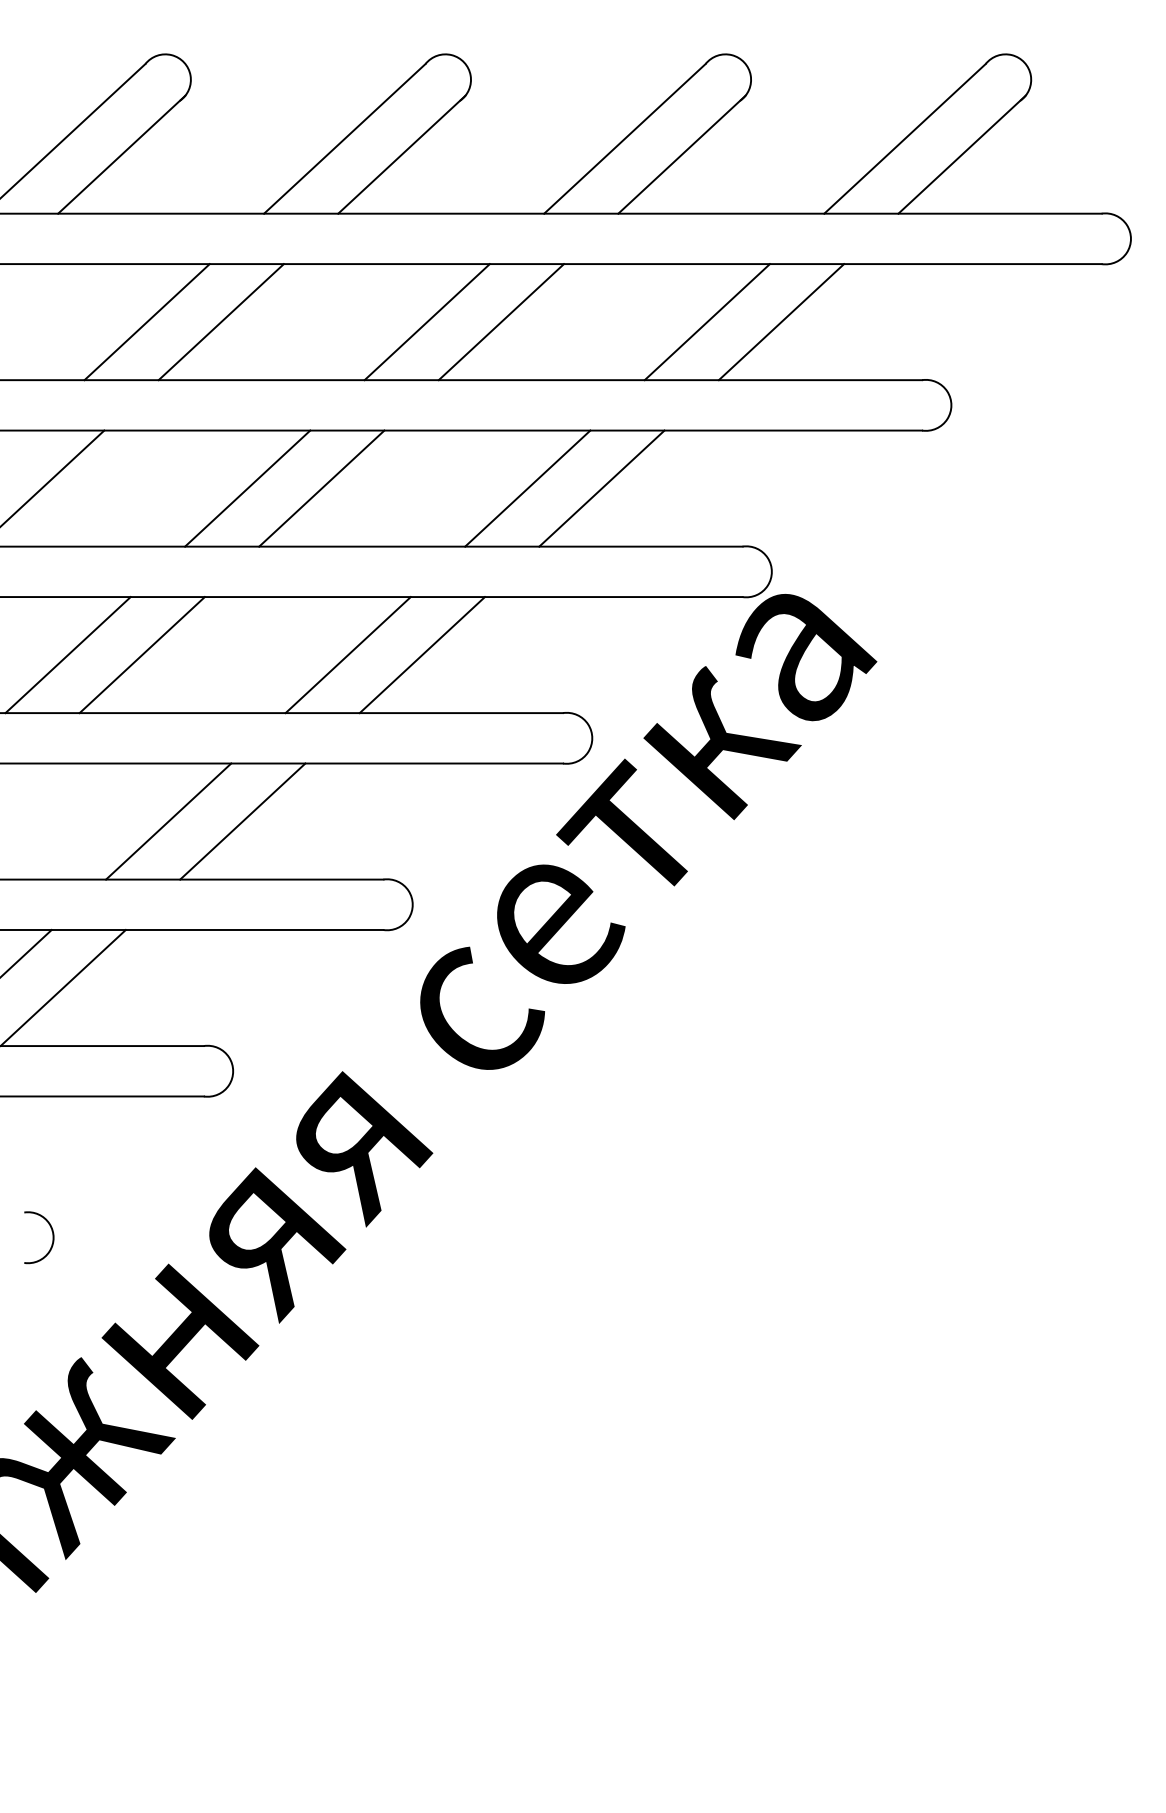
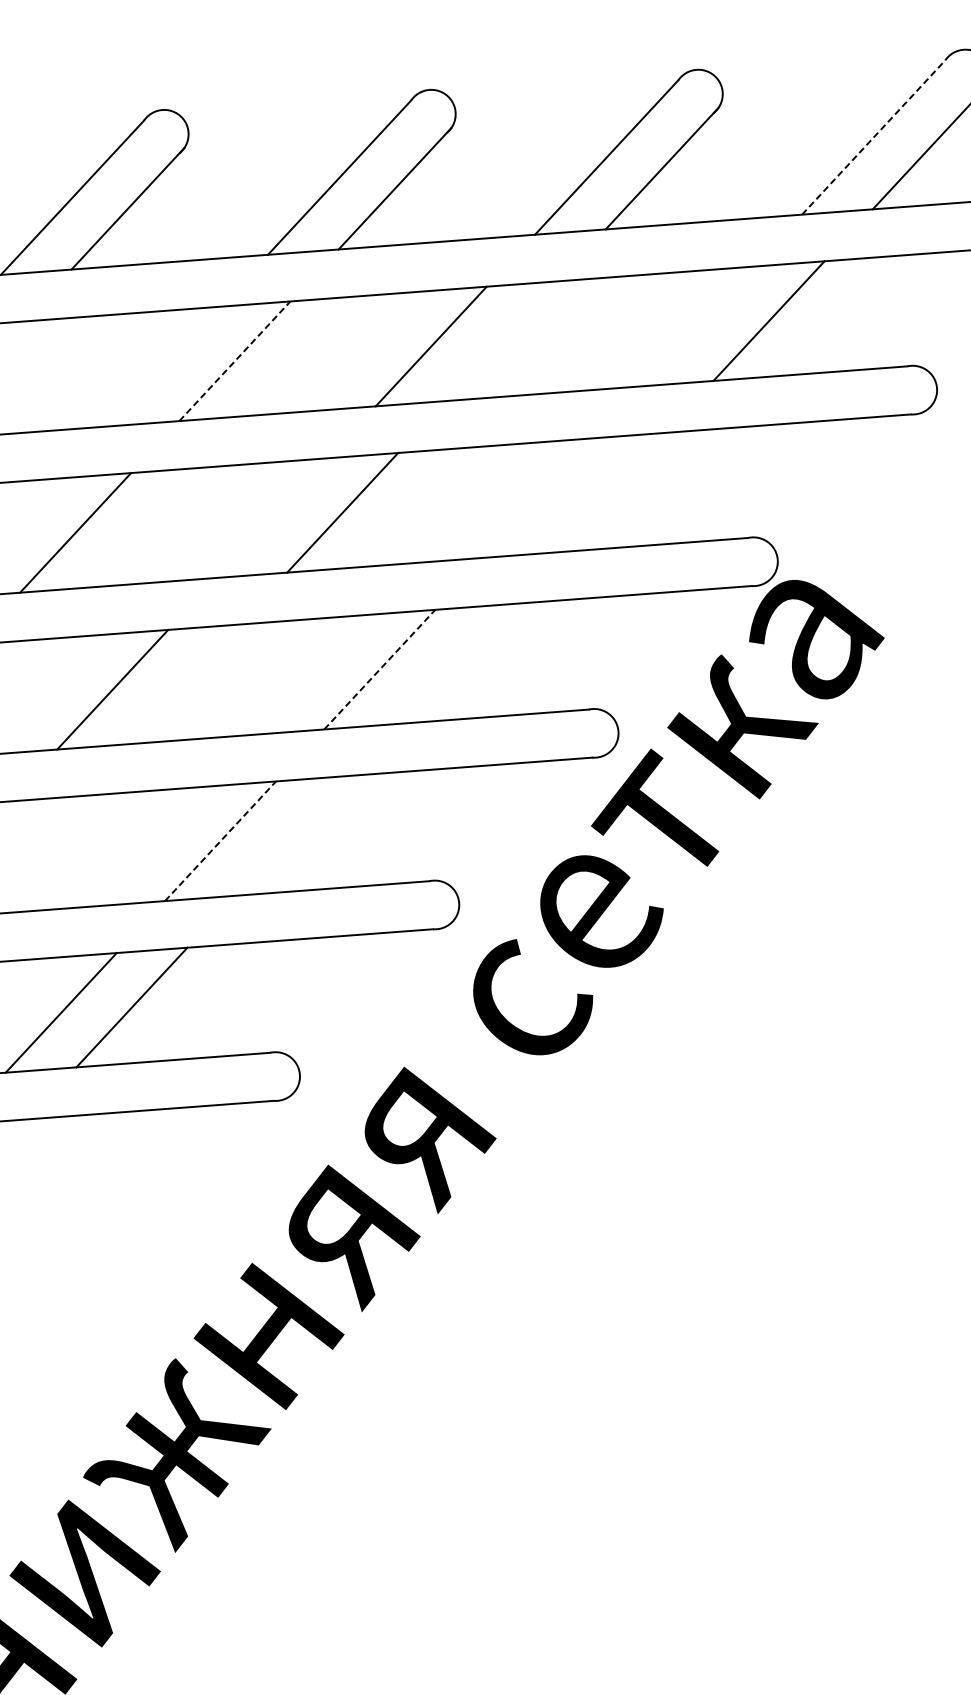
line: (905, 138) -> (874, 137), solid -> dashed
line: (221, 321) -> (235, 360), solid -> dashed
line: (146, 322) -> (163, 367), removed
line: (500, 322) -> (501, 341), removed
line: (706, 322) -> (697, 326), removed
line: (247, 488) -> (271, 518), removed
line: (527, 488) -> (538, 497), removed
line: (601, 488) -> (609, 492), removed
line: (348, 654) -> (380, 669), solid -> dashed
line: (141, 655) -> (182, 684), removed
line: (421, 655) -> (449, 664), removed
line: (169, 821) -> (221, 841), solid -> dashed
line: (242, 821) -> (290, 835), removed
arc: (52, 1237) -> (139, 1246), removed

